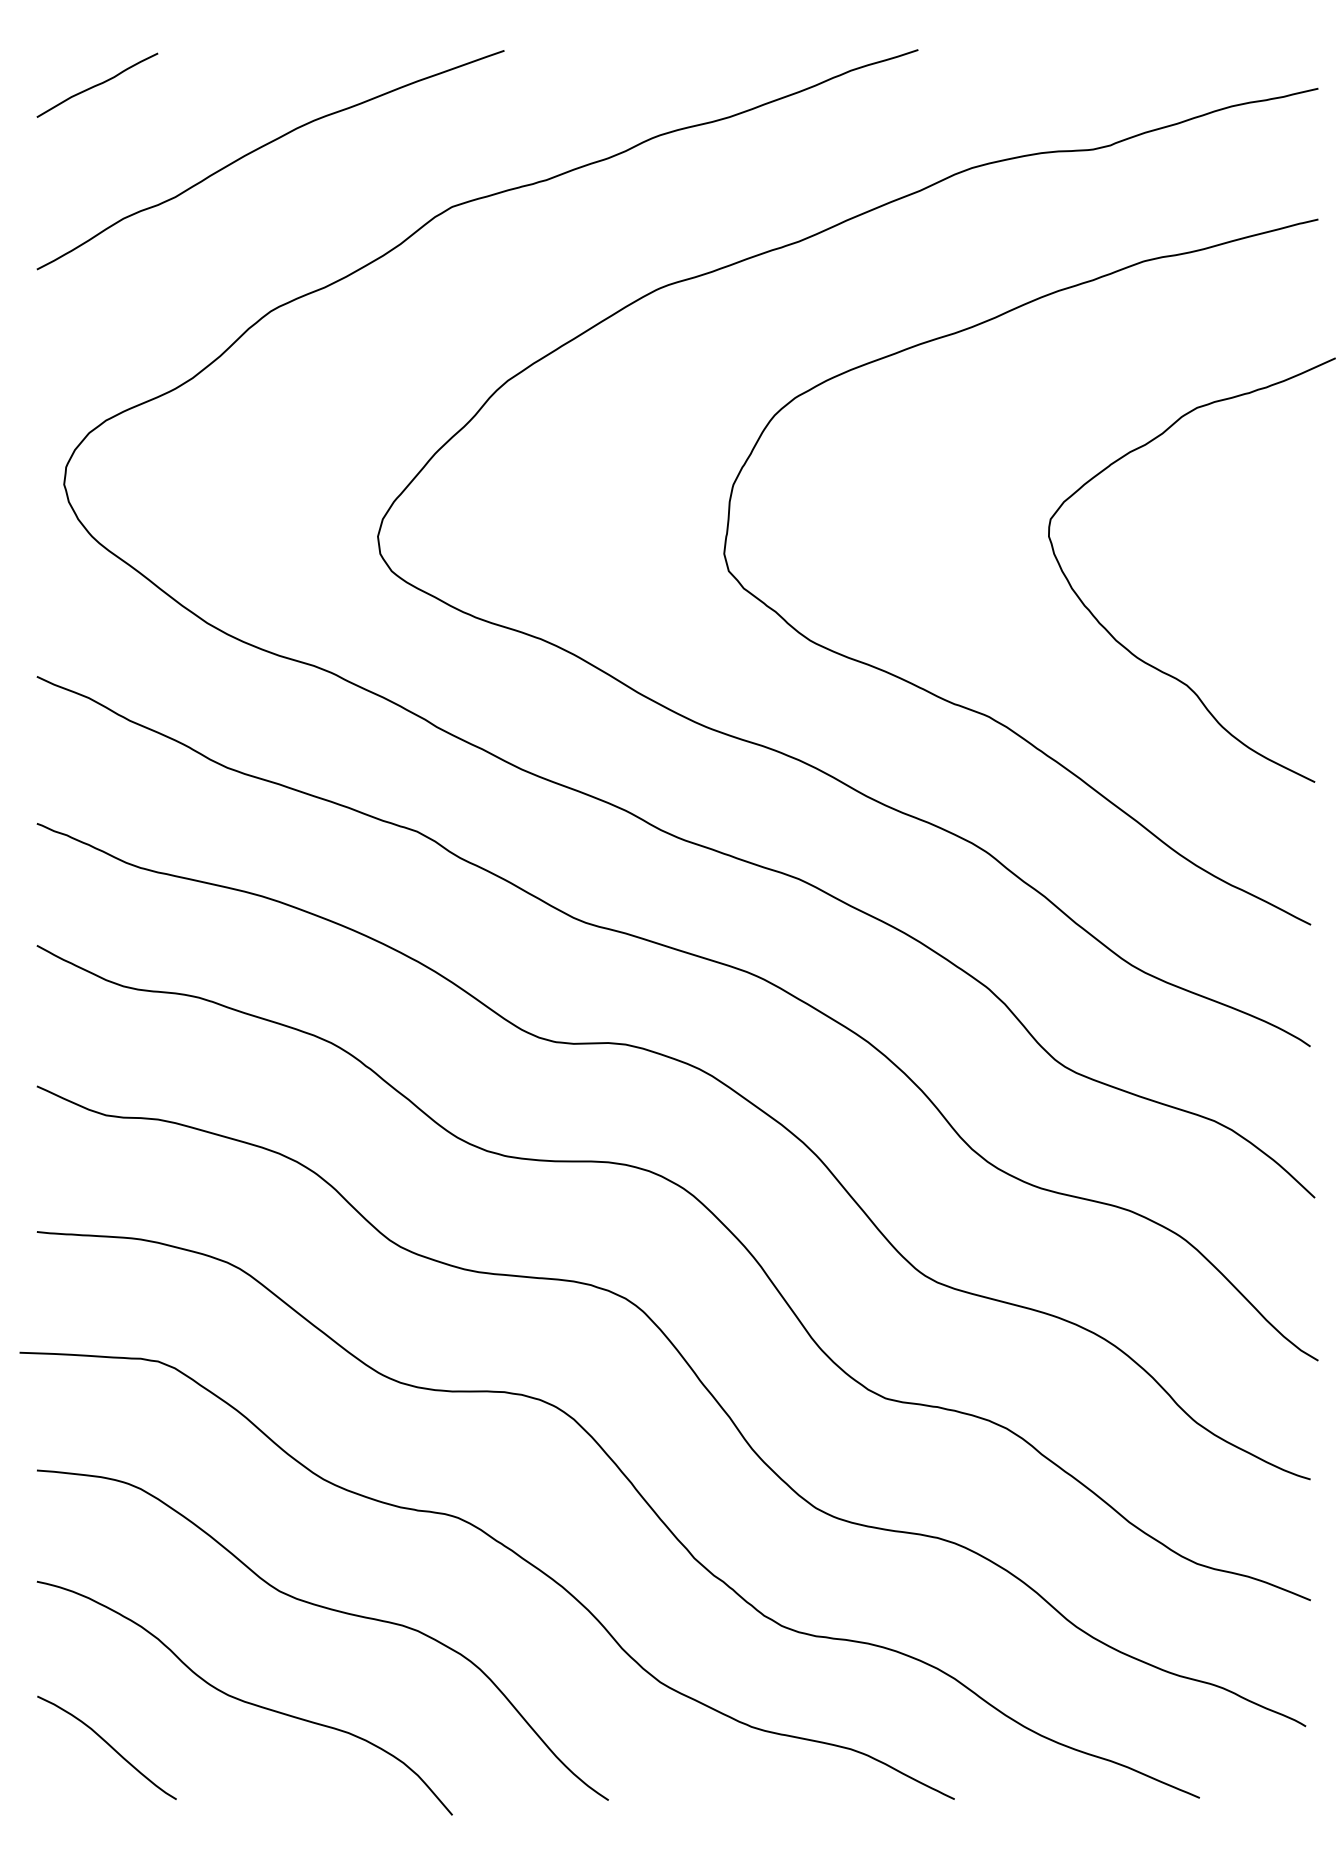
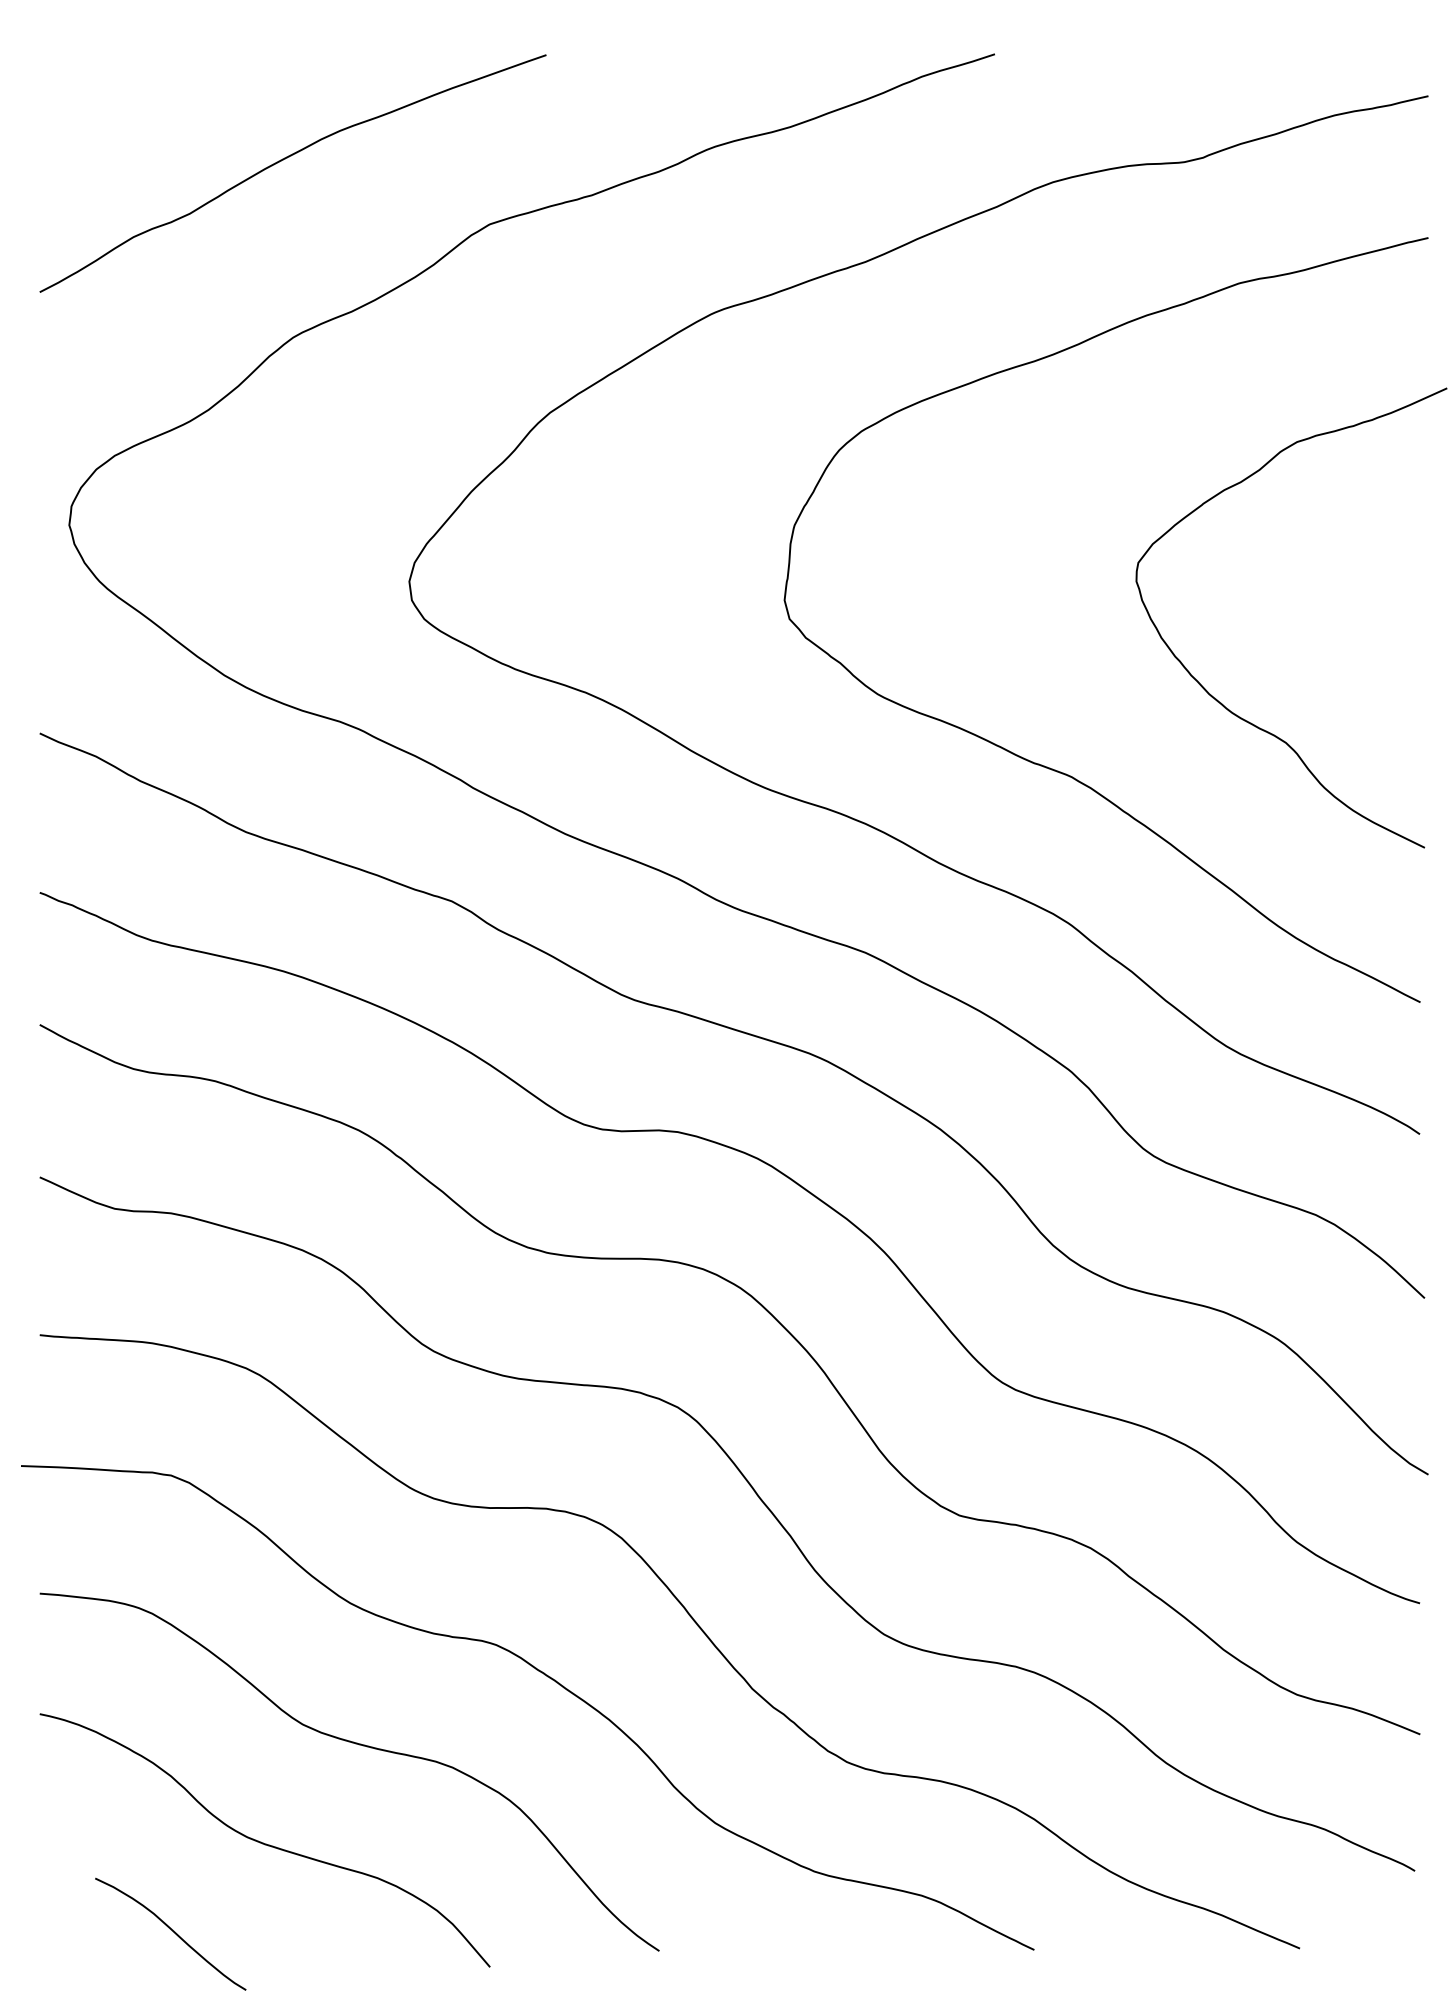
curve: (97, 85) -> (105, 92), removed
curve: (108, 1745) -> (172, 1931), moved

